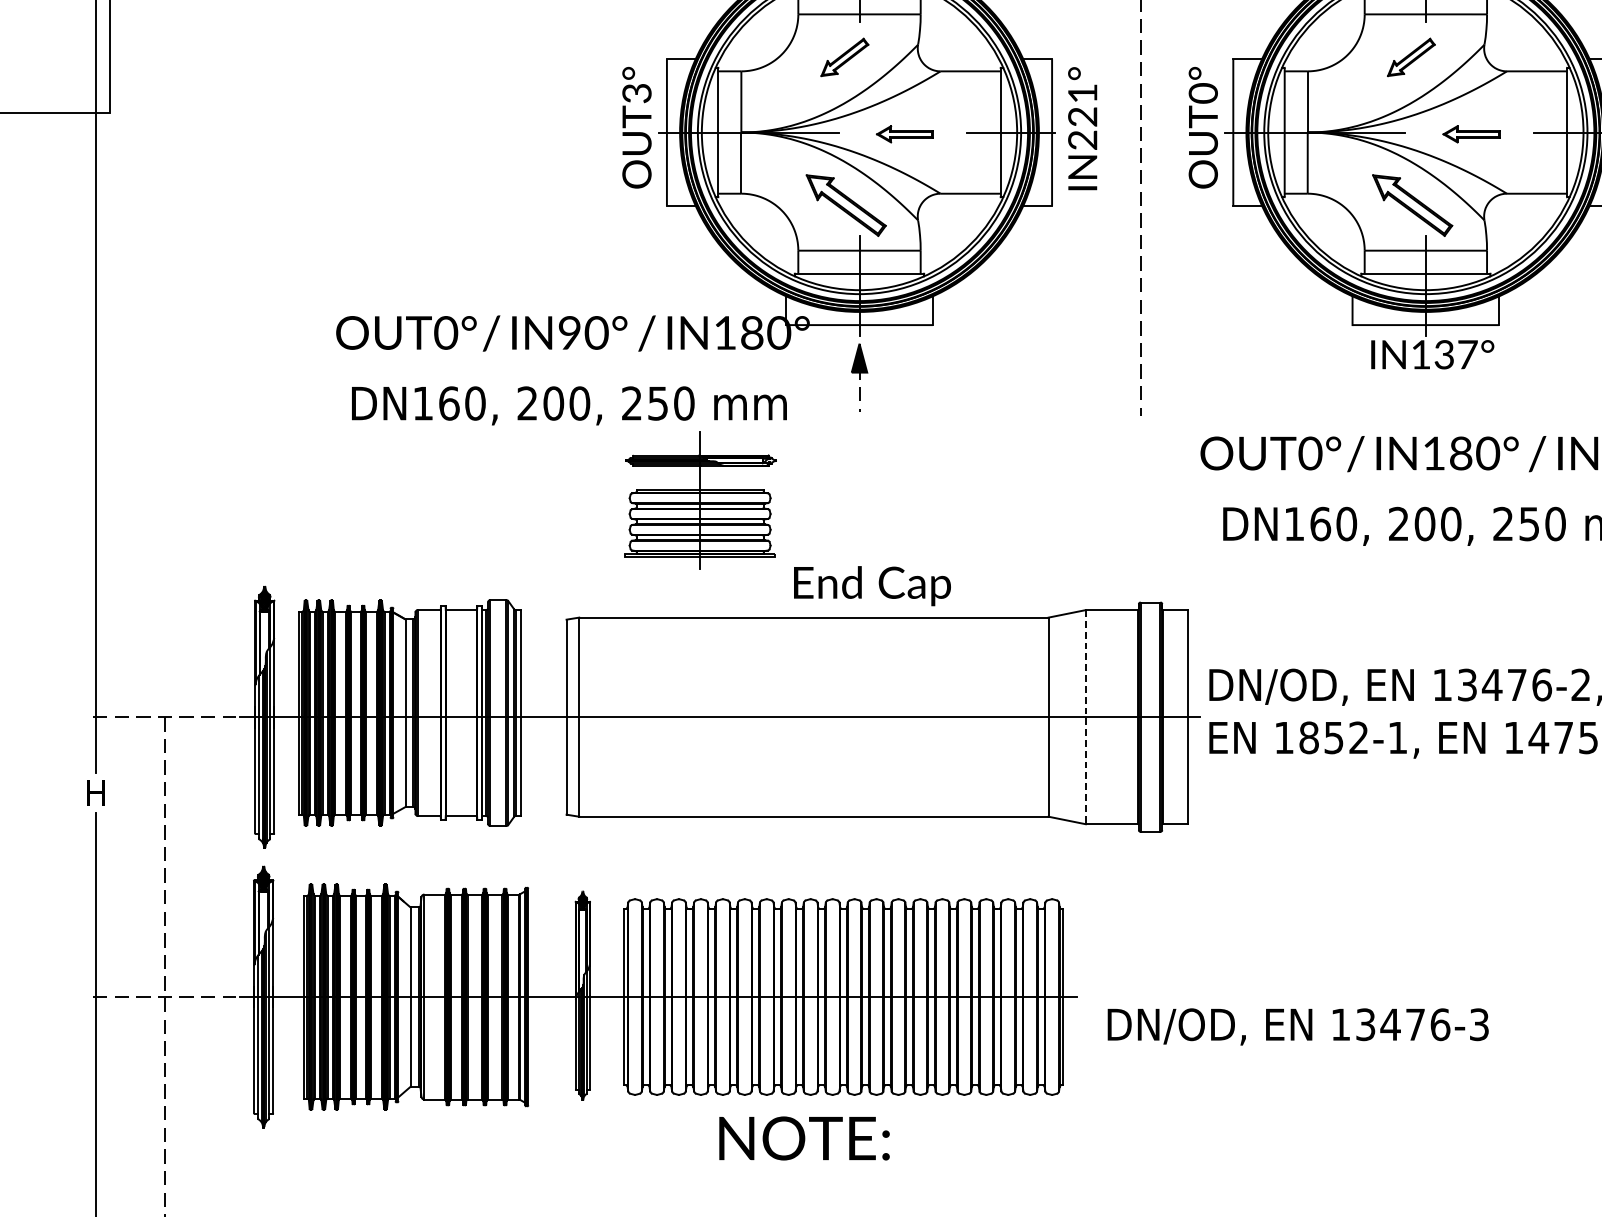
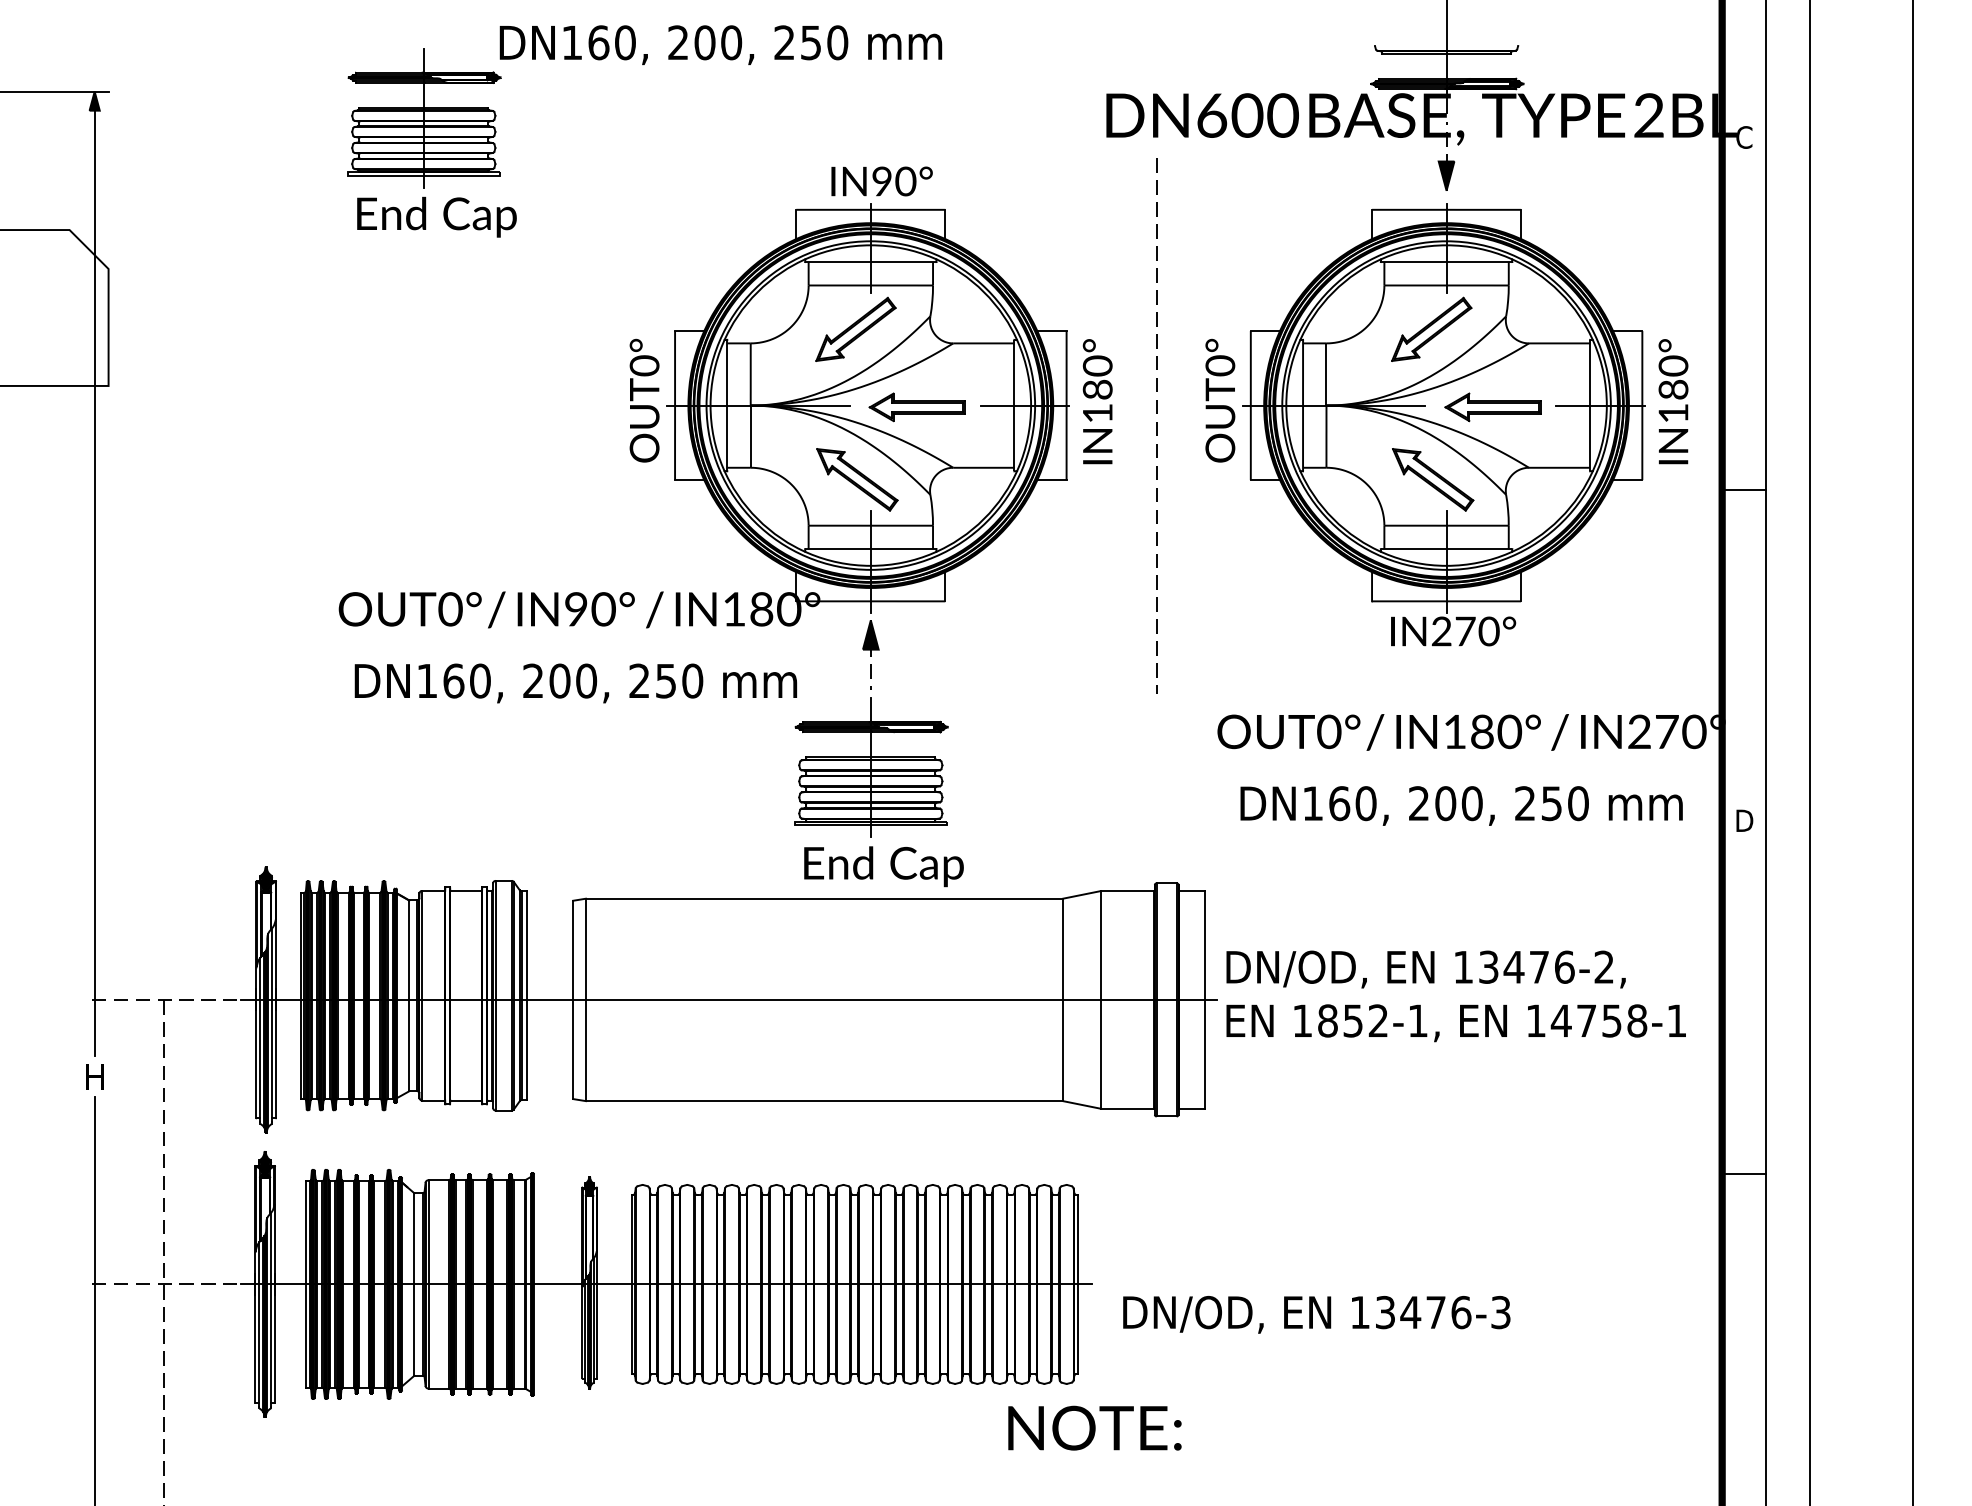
part: (844, 56) -> (855, 328), size x1.67
part: (1411, 56) -> (1431, 328), size x1.67
text: (636, 93) -> (644, 365), OUT3° -> OUT0°
text: (1082, 116) -> (1097, 389), IN221° -> IN180°
part: (904, 134) -> (916, 407), size x1.67
part: (1471, 134) -> (1492, 407), size x1.67
text: (1444, 354) -> (1465, 631), IN137° -> IN270°
part: (700, 500) -> (871, 767), moved
line: (1085, 716) -> (1100, 999), dashed -> solid
text: (804, 1137) -> (1094, 1427), moved

